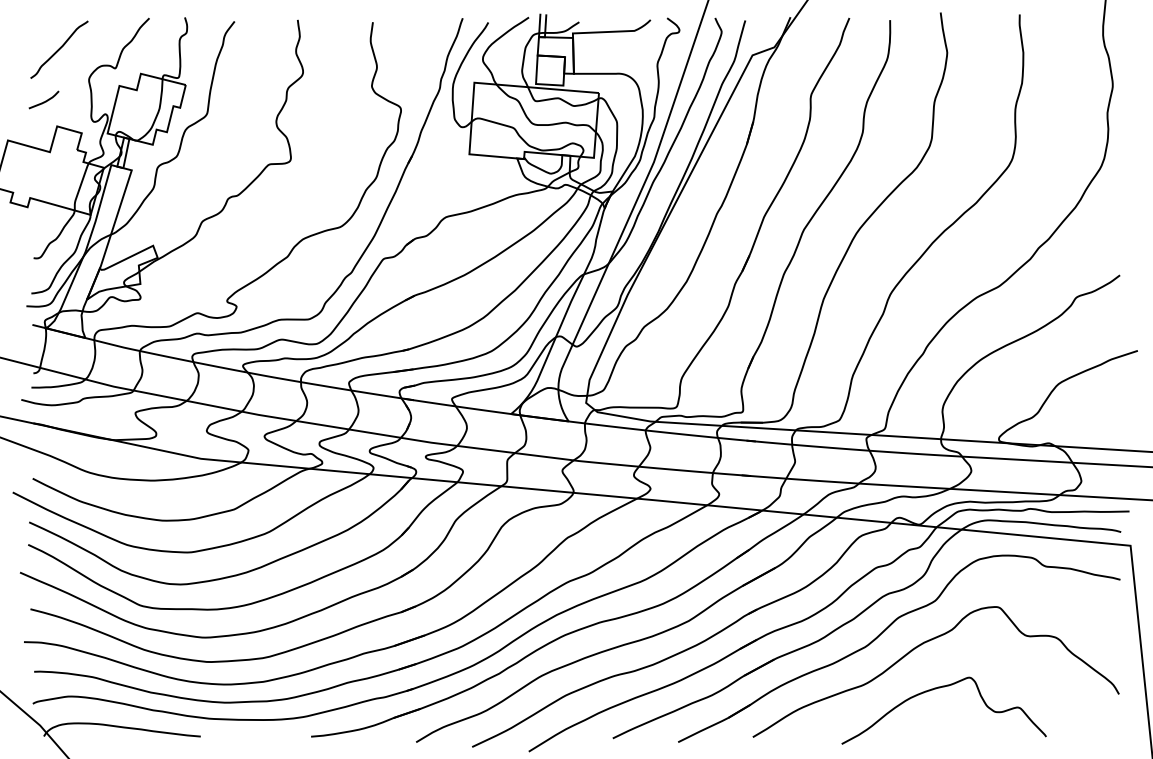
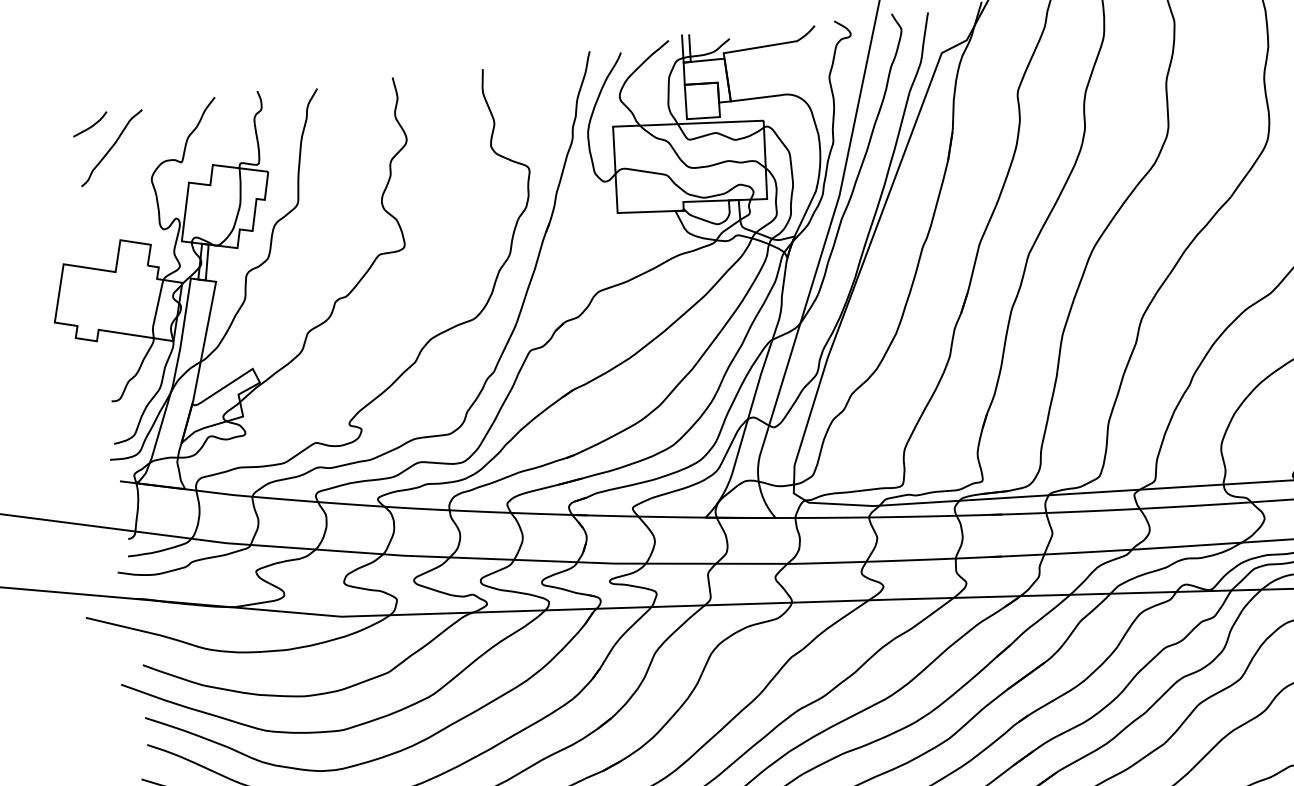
curve: (43, 101) -> (89, 126), moved

